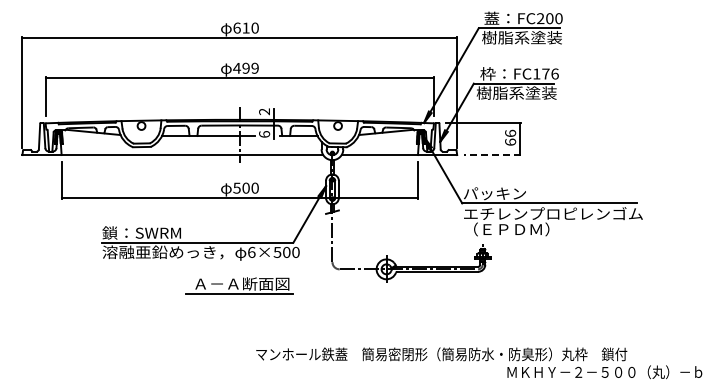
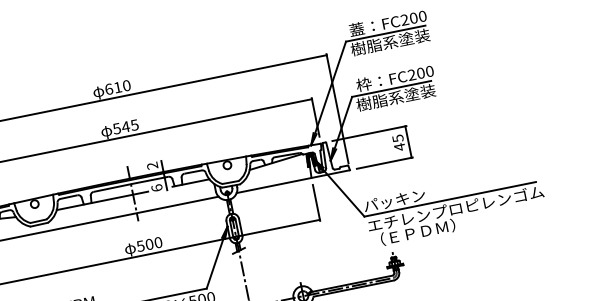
text: (245, 67) -> (125, 126), 499 -> 545
text: (545, 73) -> (420, 72), FC176 -> FC200
text: (510, 137) -> (398, 142), 66 -> 45
line: (492, 155) -> (384, 163), dashed -> solid

